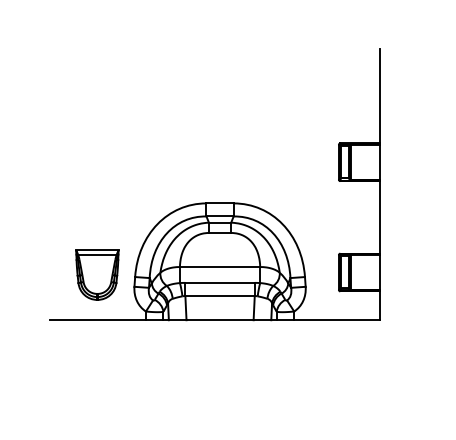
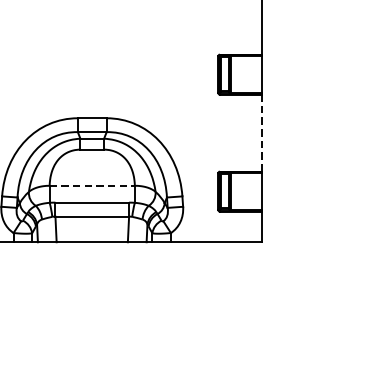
line: (379, 216) -> (261, 132), solid -> dashed
line: (220, 267) -> (92, 186), solid -> dashed

